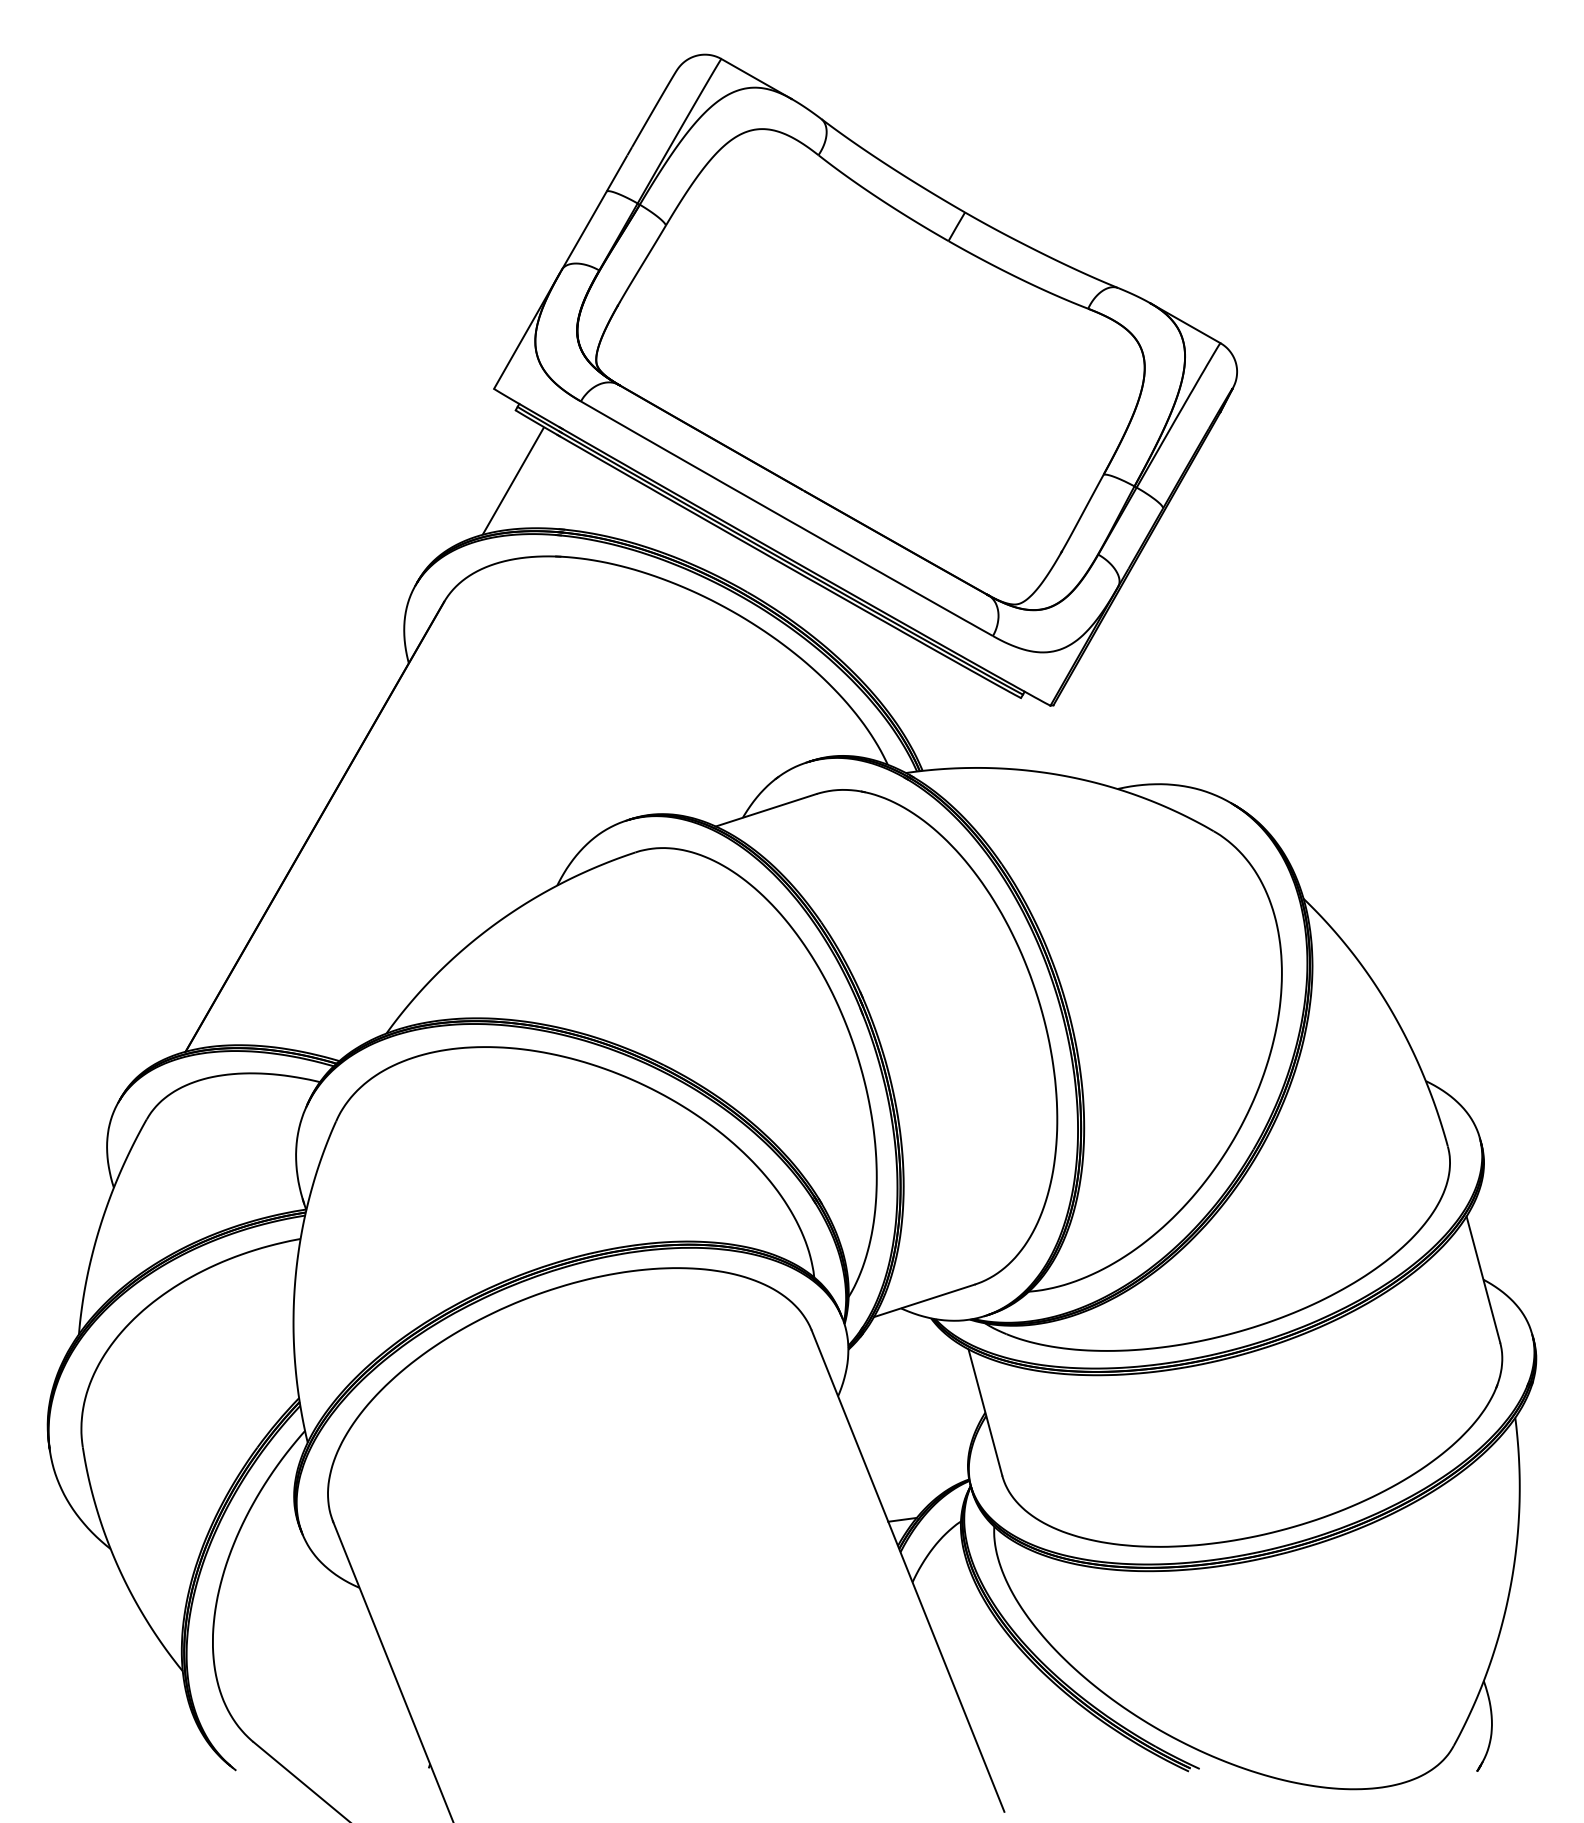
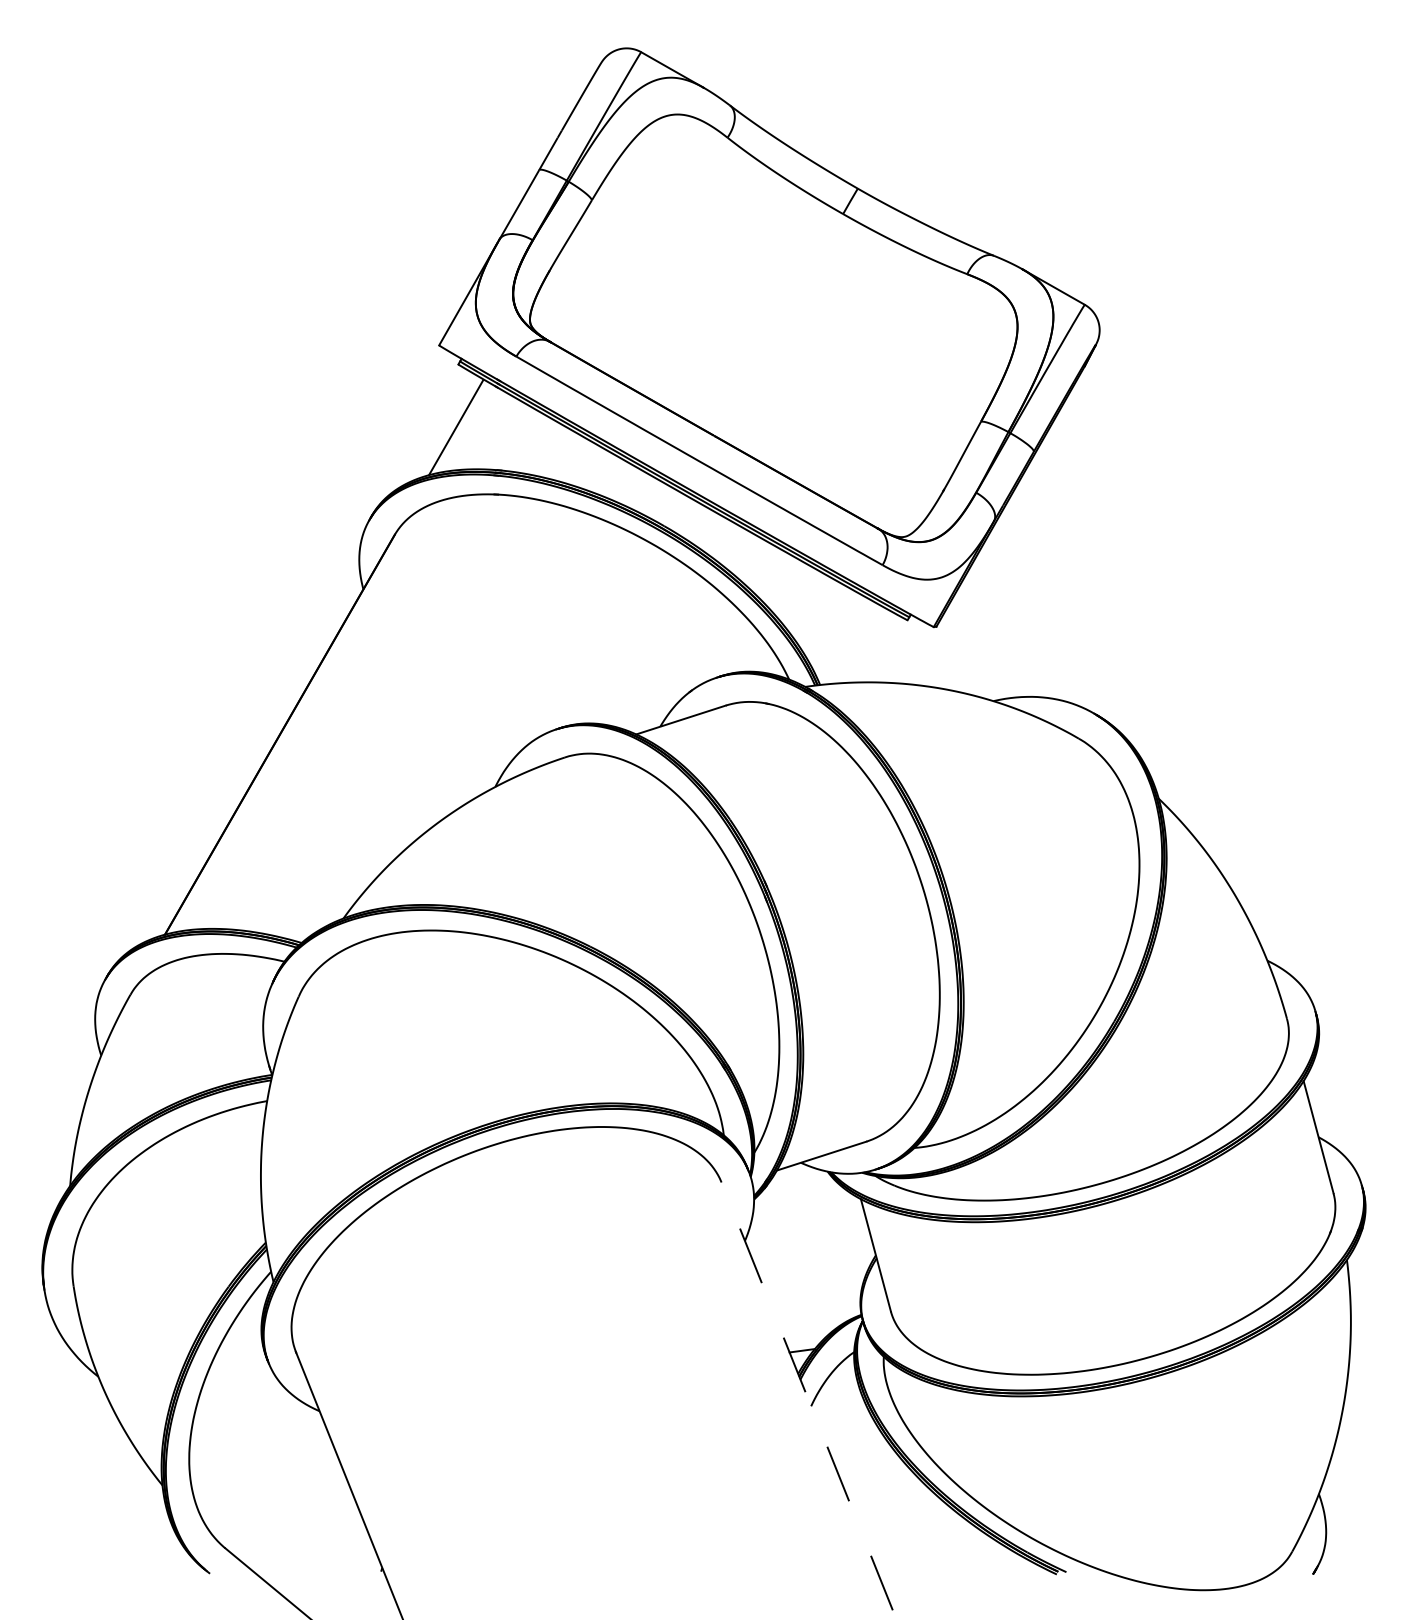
line: (907, 1570) -> (806, 1395), solid -> dashed

